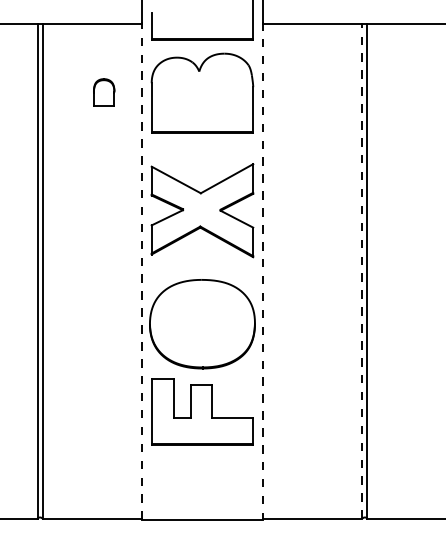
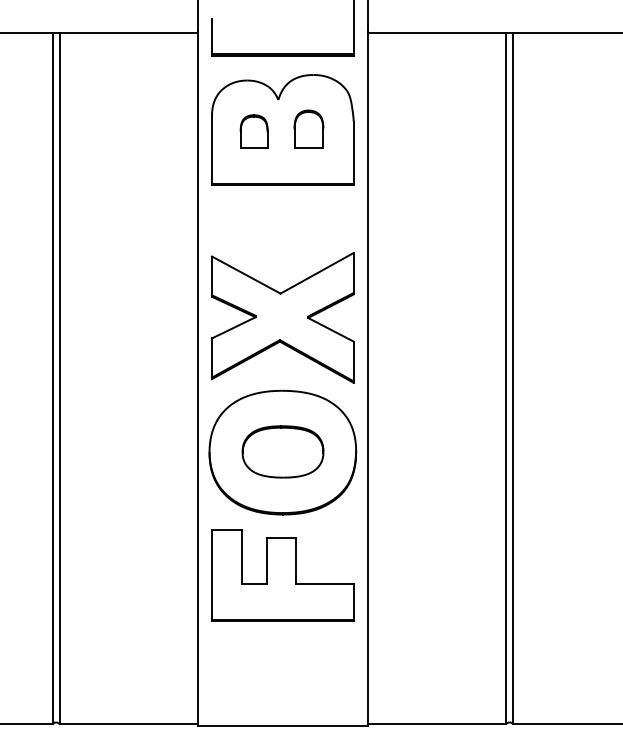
part: (104, 92) -> (309, 129), moved
part: (181, 93) -> (253, 130), added
part: (202, 210) -> (282, 317), moved
line: (141, 270) -> (197, 377), dashed -> solid
line: (263, 270) -> (368, 377), dashed -> solid
line: (362, 270) -> (506, 377), dashed -> solid
part: (202, 323) -> (282, 451), added

